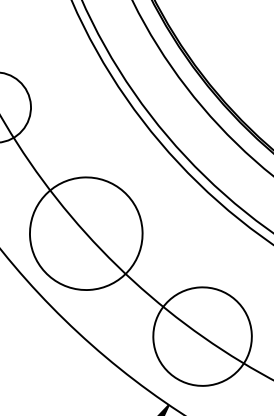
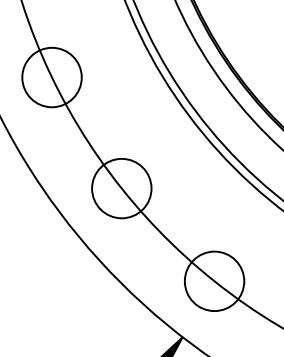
circle: (85, 233) -> (121, 188), size x0.62
circle: (202, 336) -> (214, 281), size x0.71

